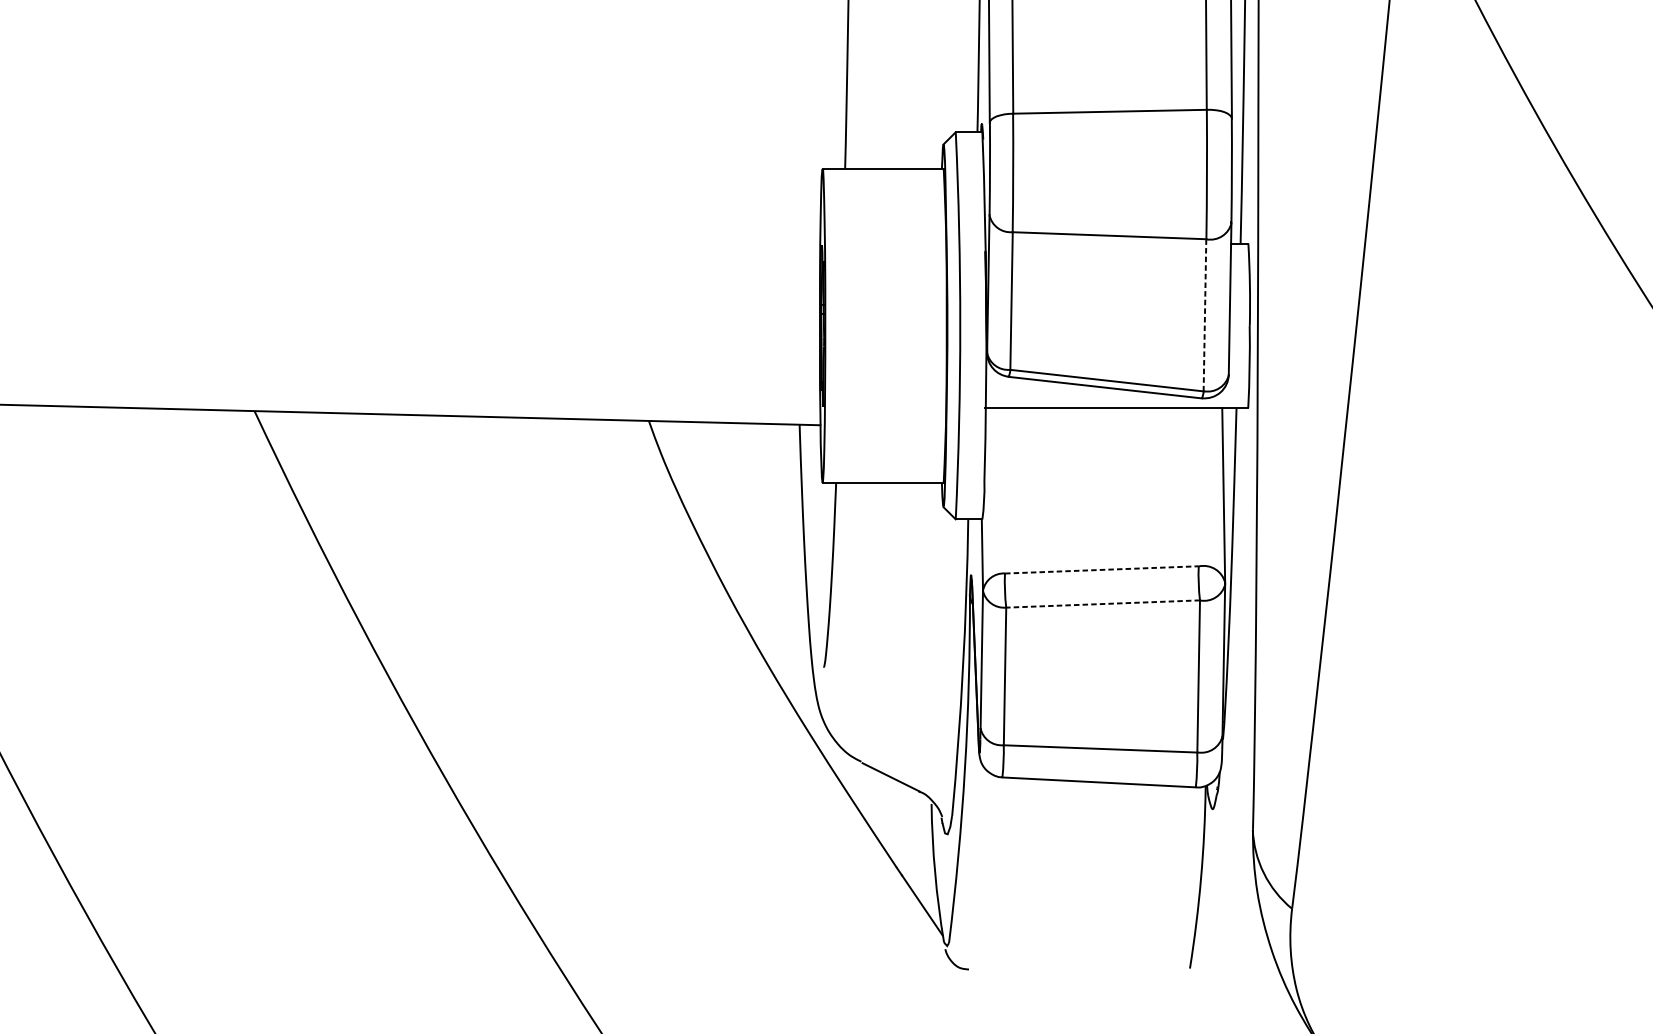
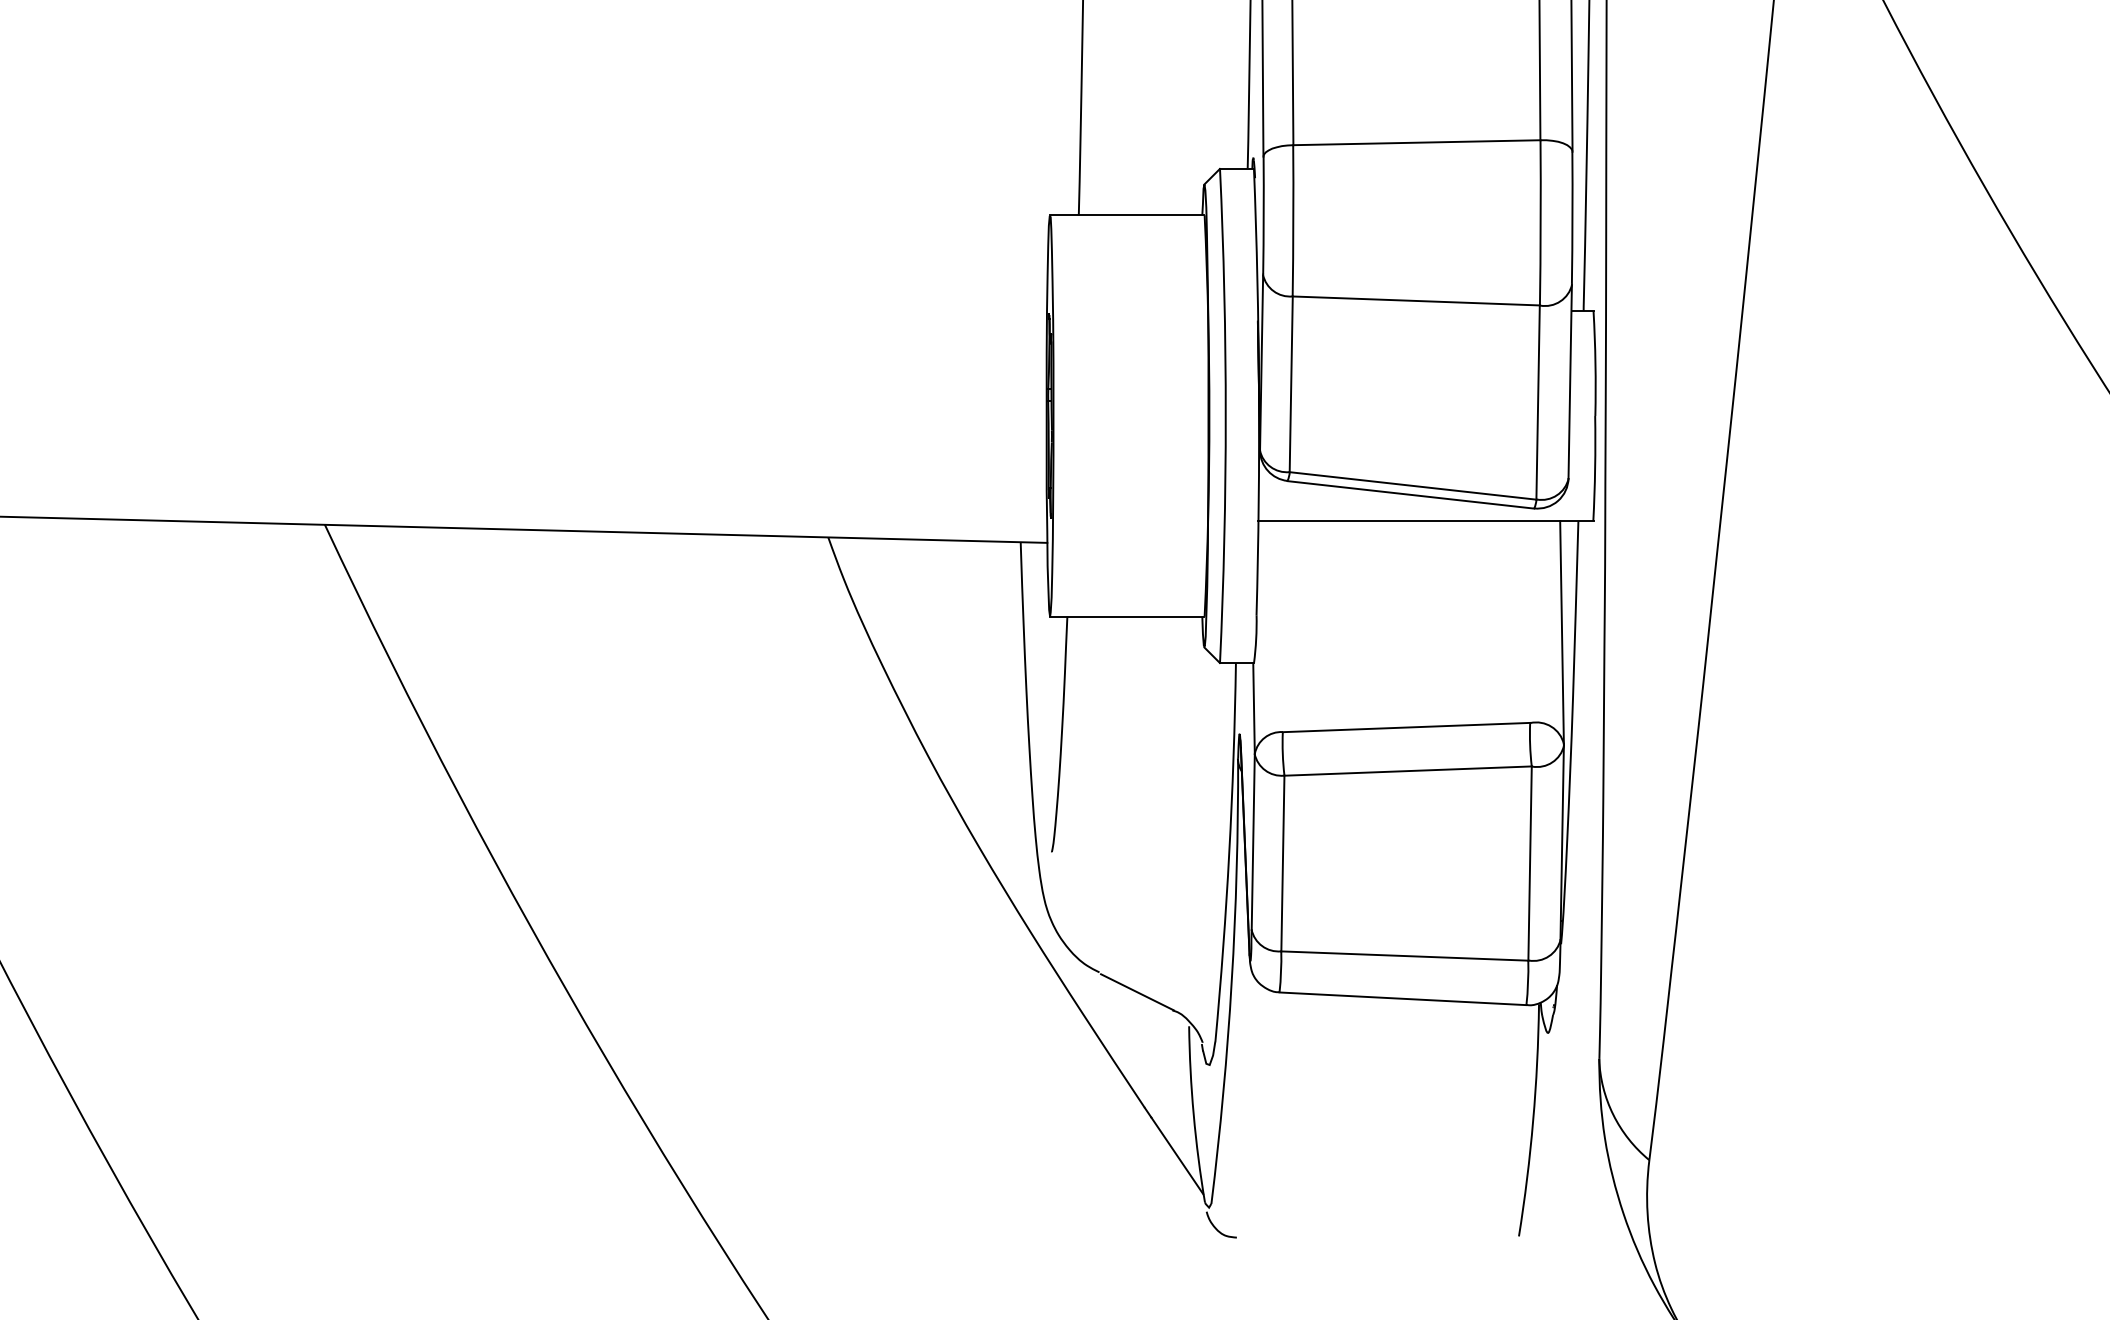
line: (1205, 315) -> (1538, 402), dashed -> solid
line: (1101, 569) -> (1406, 727), dashed -> solid
line: (1103, 604) -> (1408, 771), dashed -> solid

